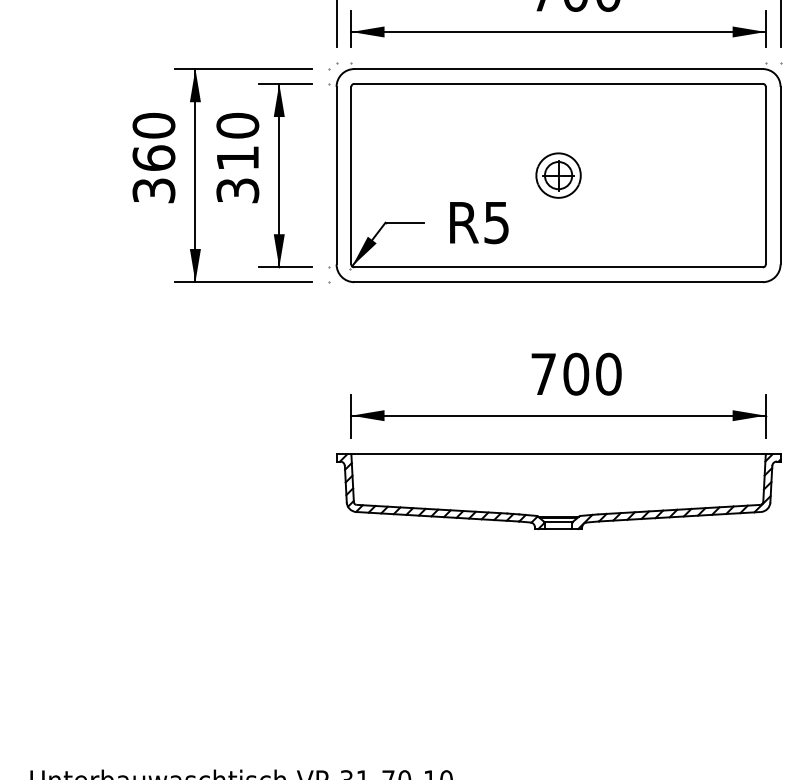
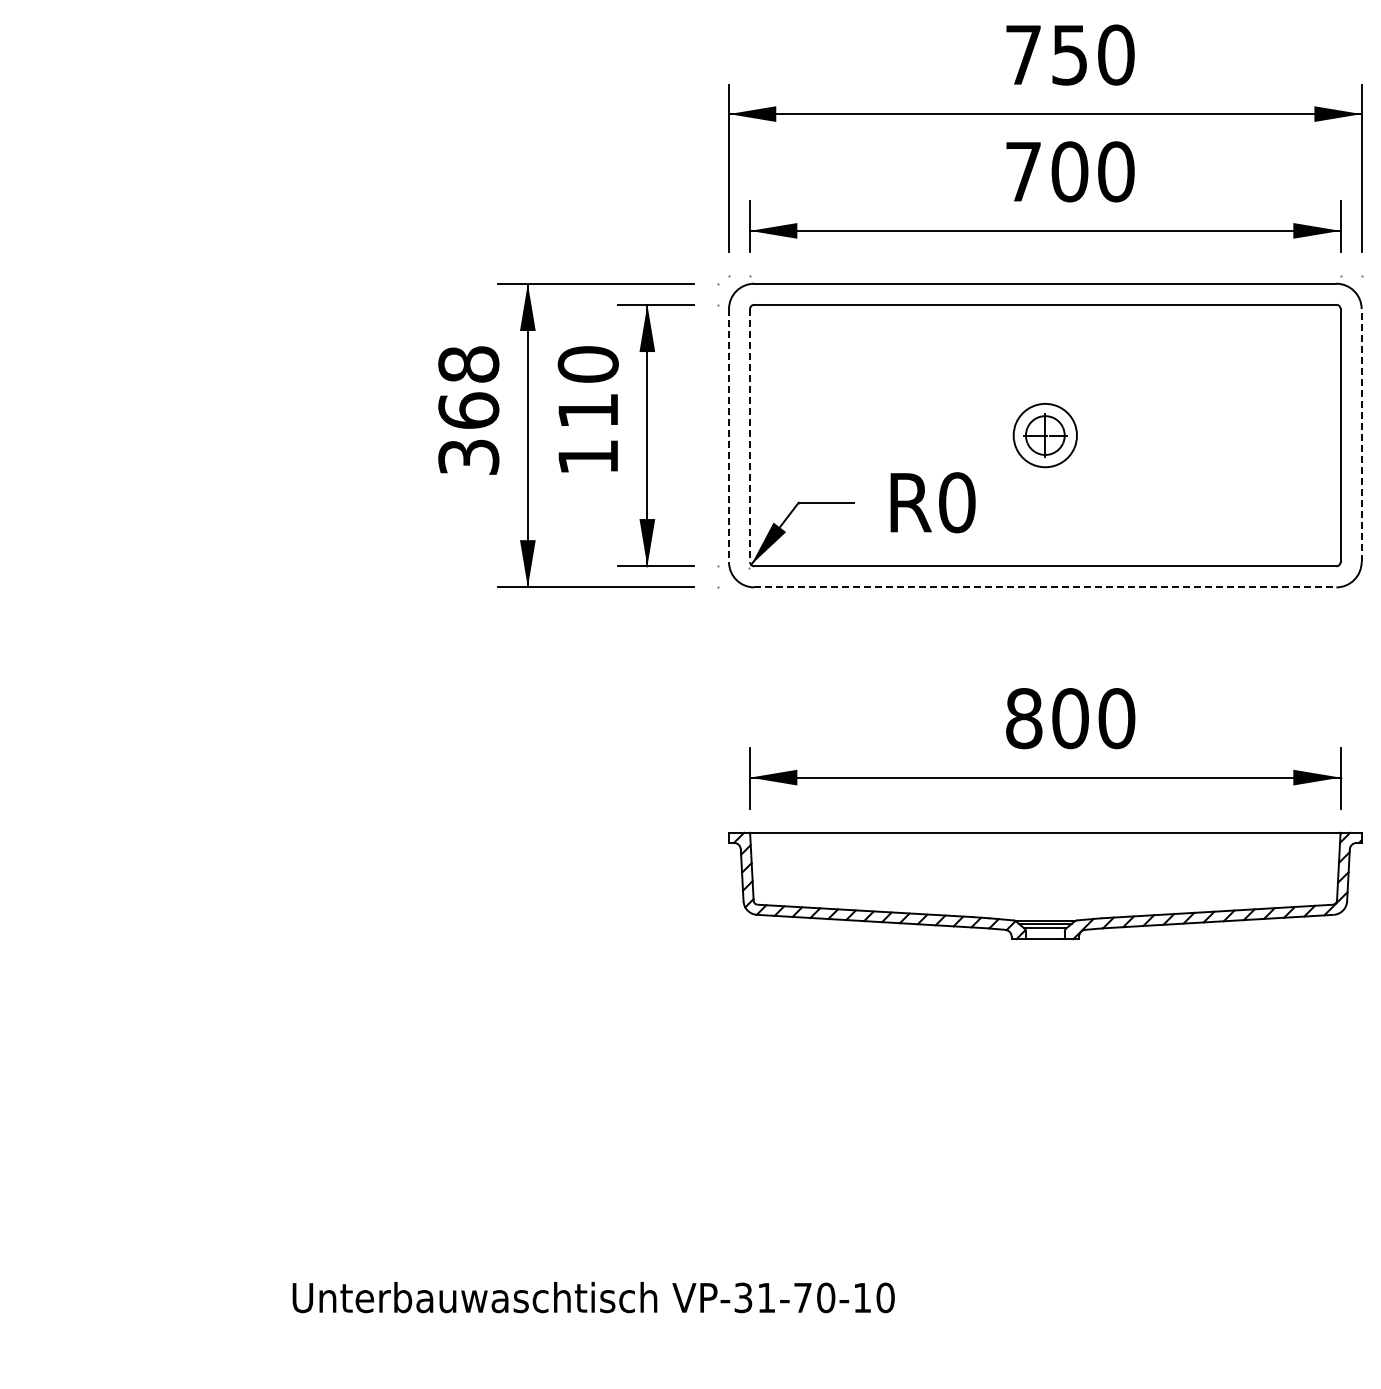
text: (153, 125) -> (468, 364), 360 -> 368
line: (336, 175) -> (729, 435), solid -> dashed
line: (351, 175) -> (750, 435), solid -> dashed
line: (780, 175) -> (1361, 435), solid -> dashed
text: (237, 190) -> (587, 456), 310 -> 110
text: (496, 222) -> (957, 502), R5 -> R0
line: (558, 282) -> (1045, 587), solid -> dashed
text: (543, 374) -> (1024, 718), 700 -> 800

